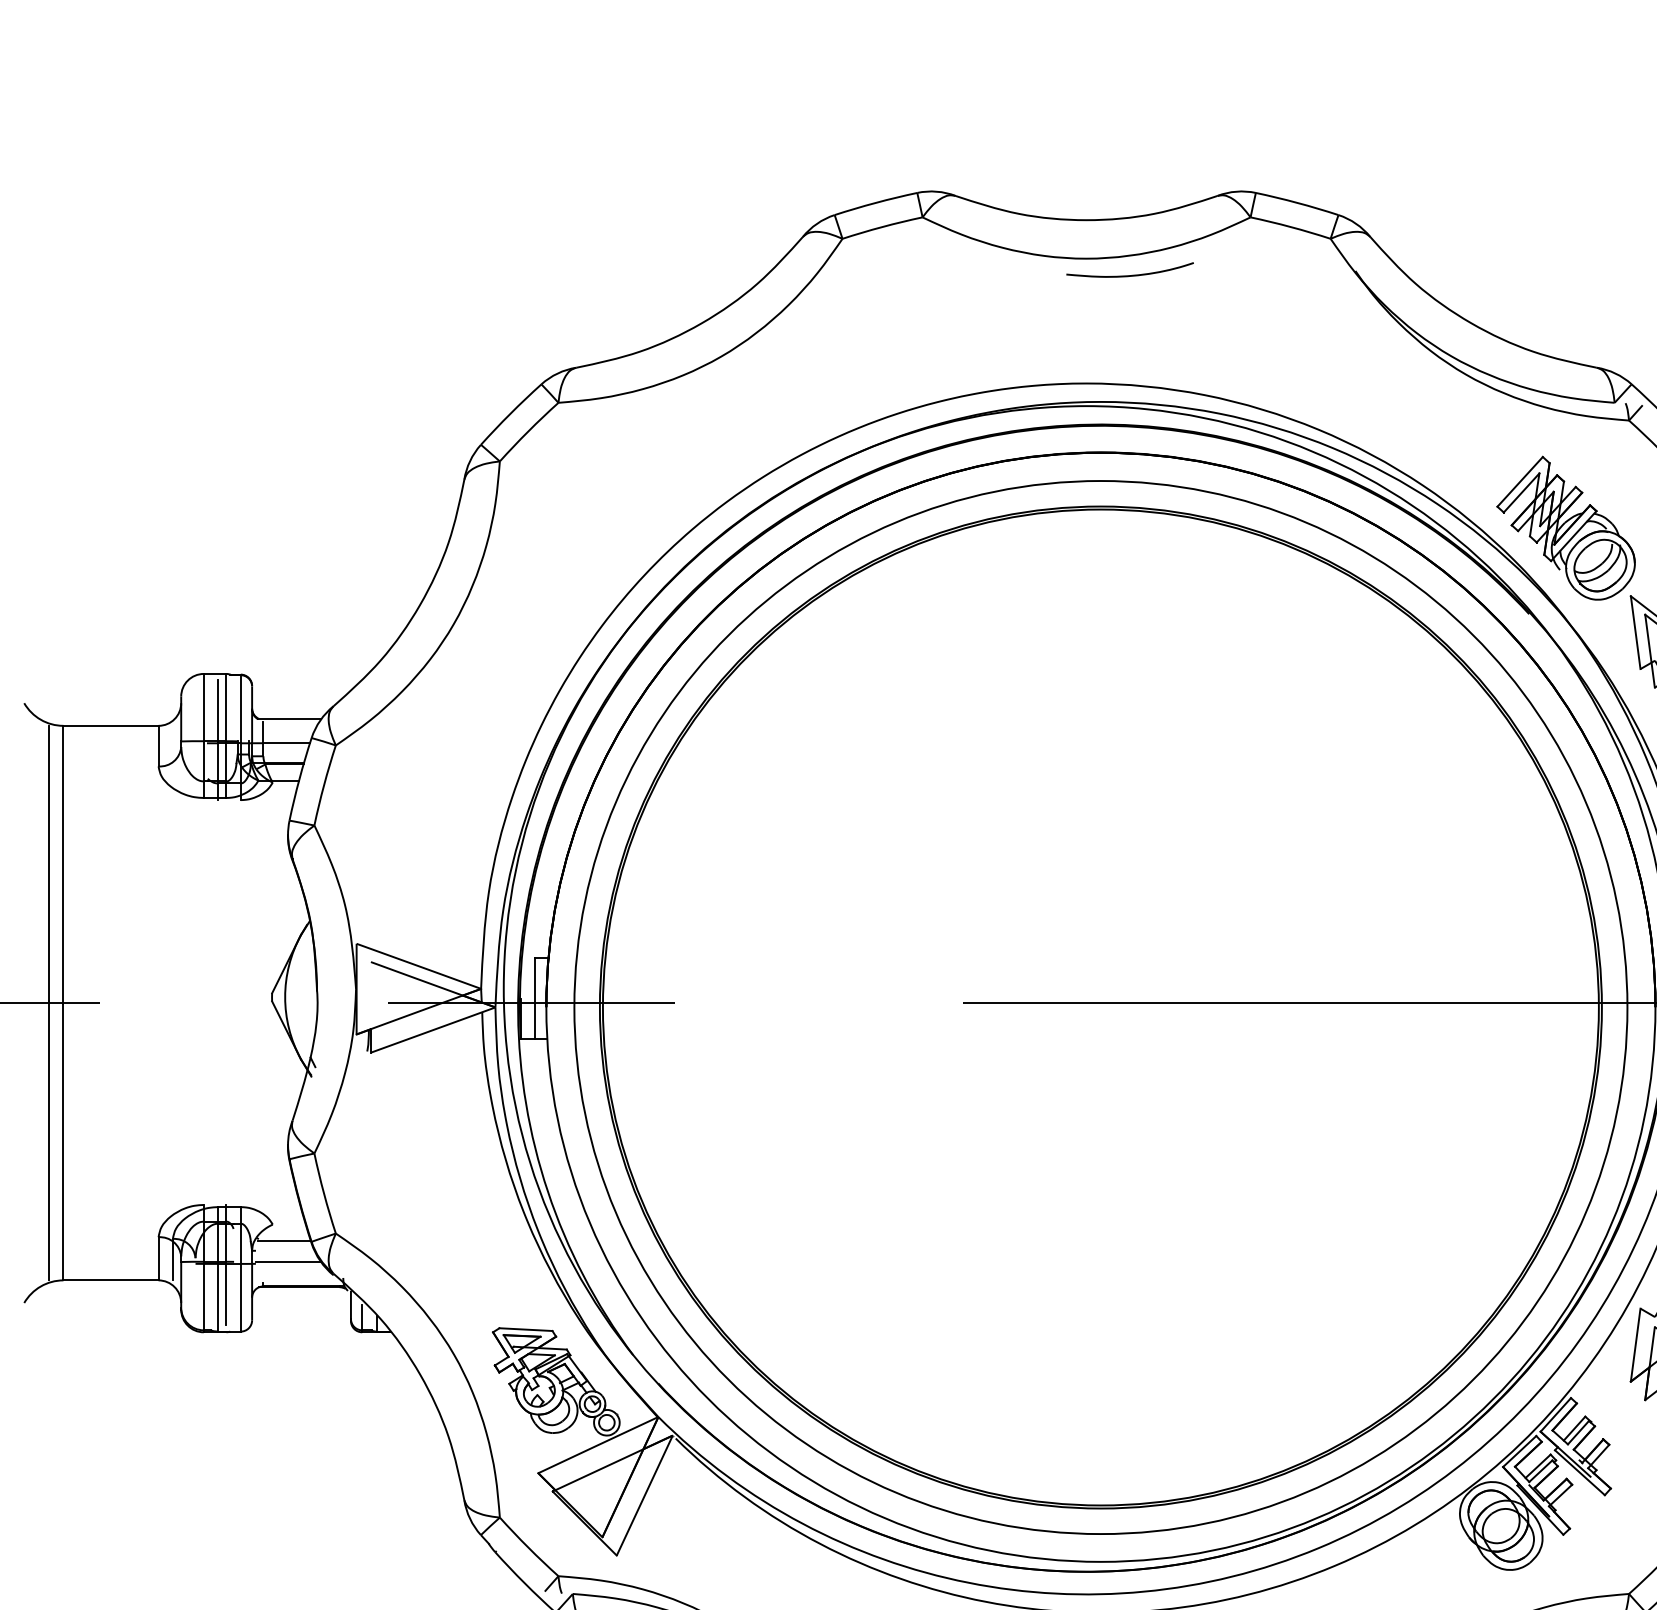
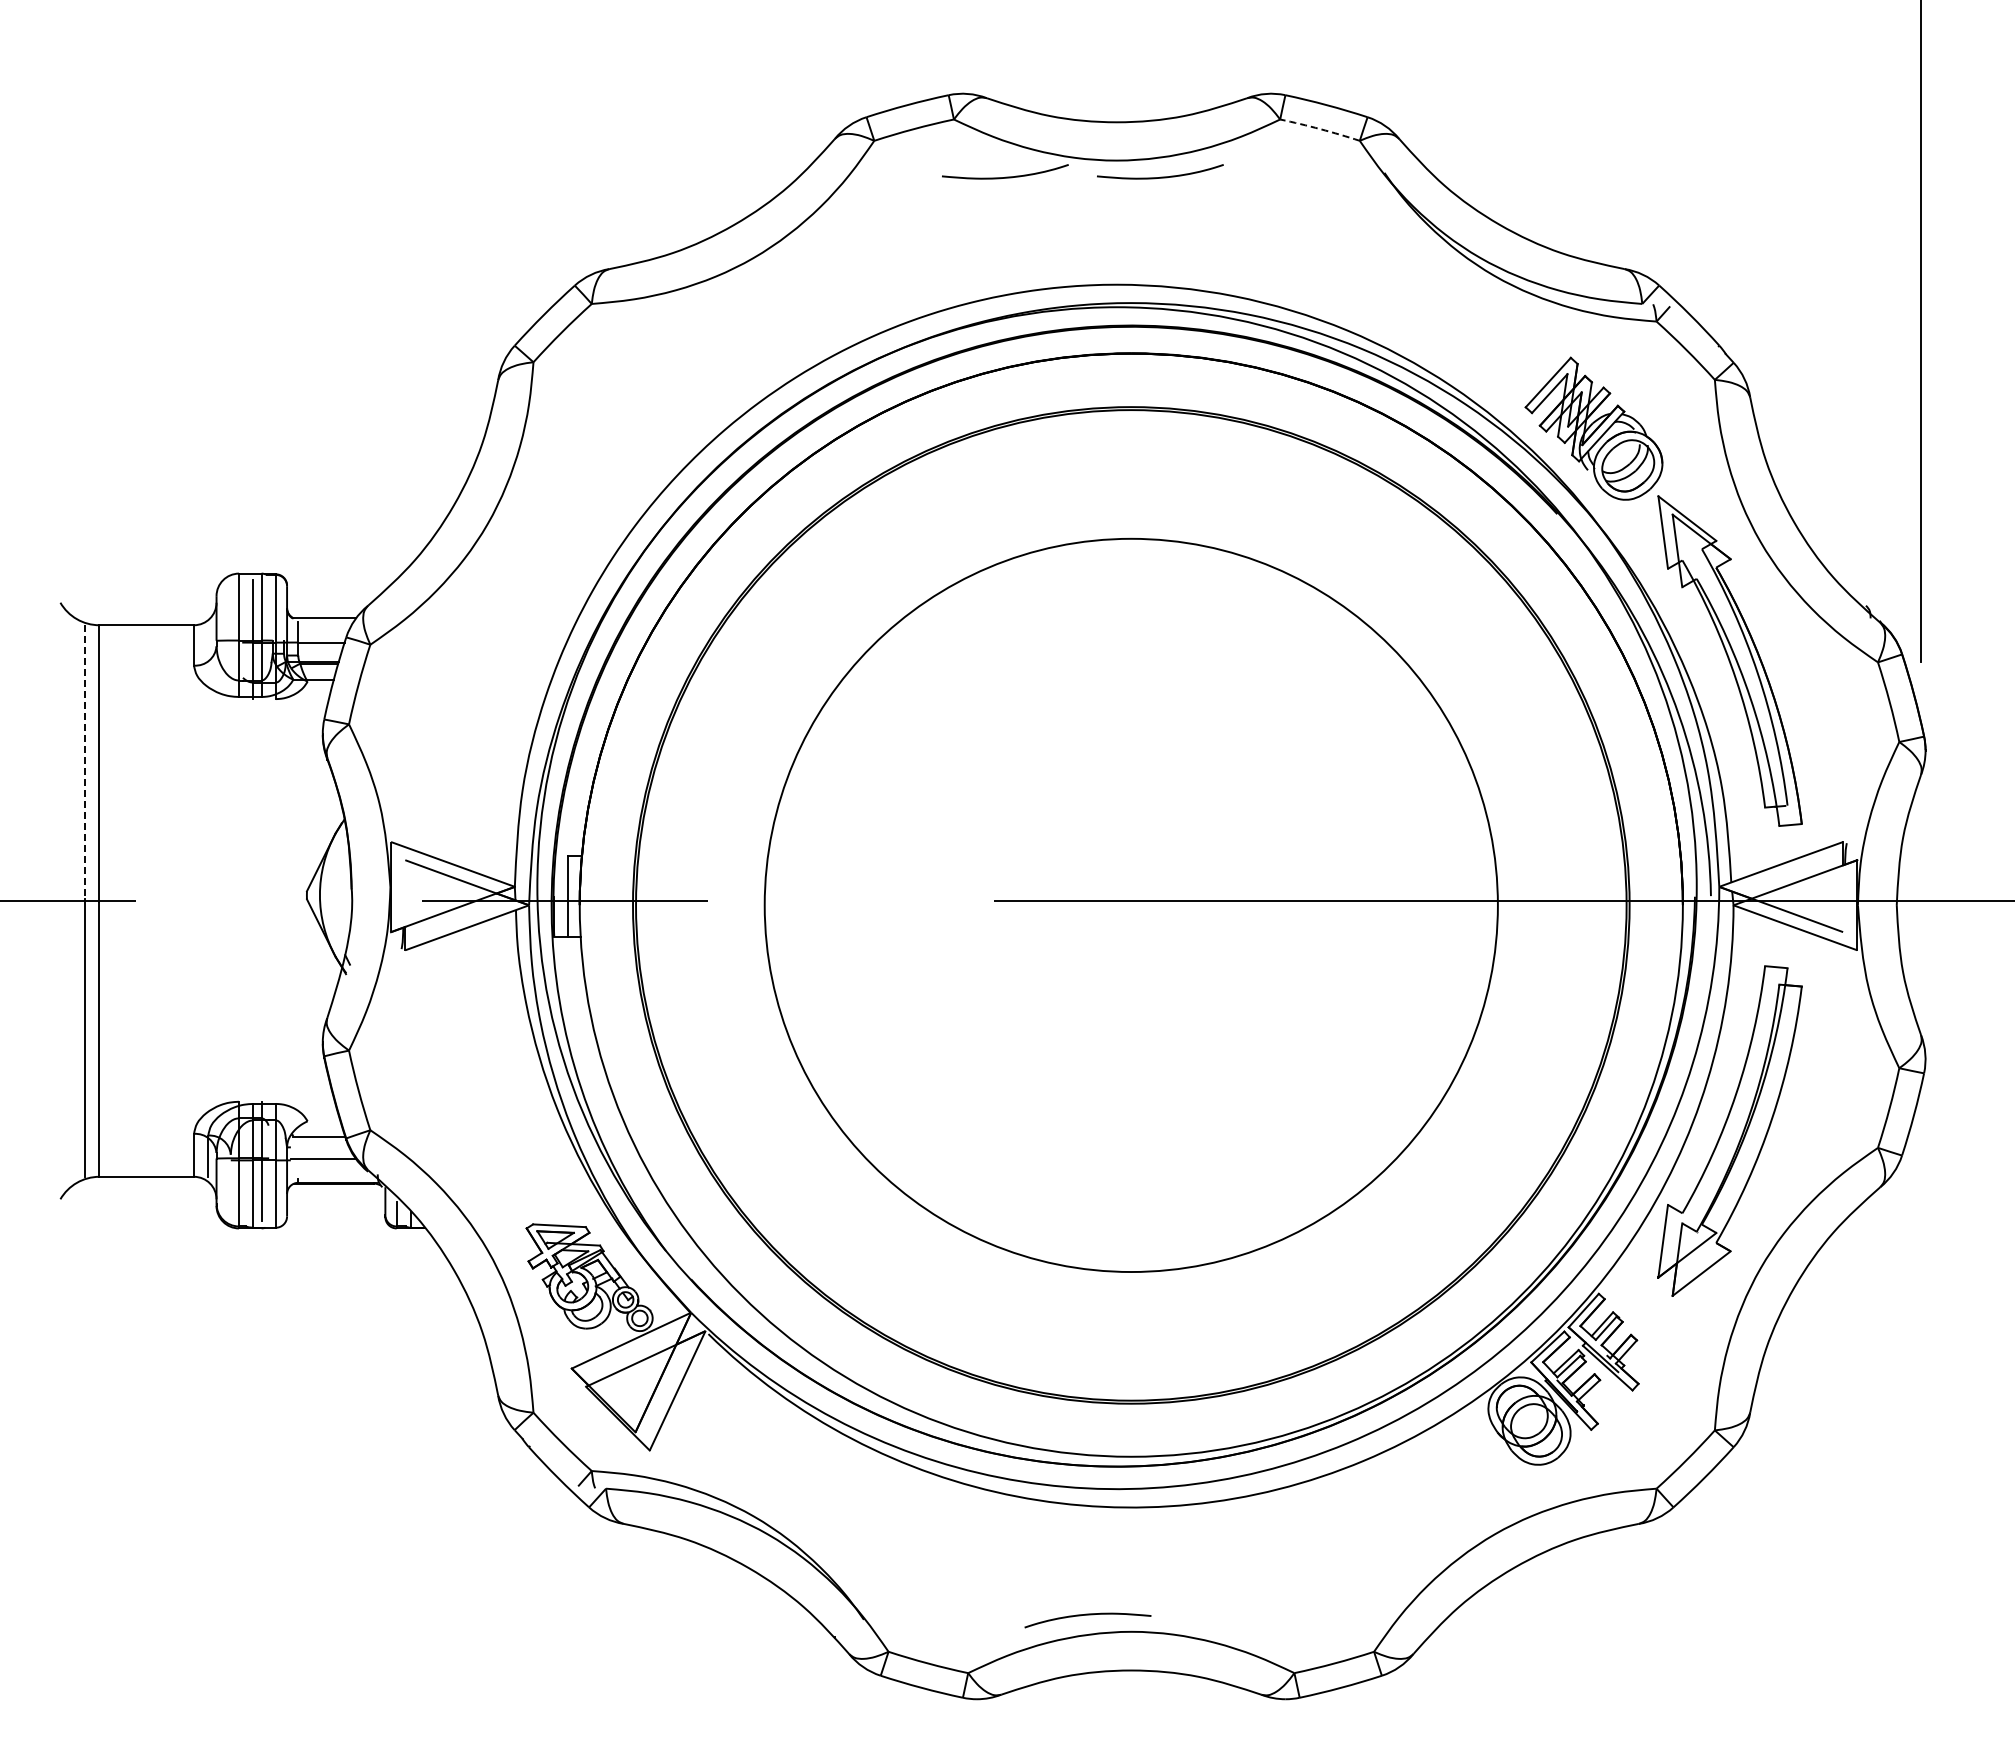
arc: (1291, 227) -> (1320, 129), solid -> dashed
curve: (974, 274) -> (1005, 176), added
line: (49, 862) -> (85, 761), solid -> dashed
circle: (1101, 1007) -> (1131, 905), size x0.7

